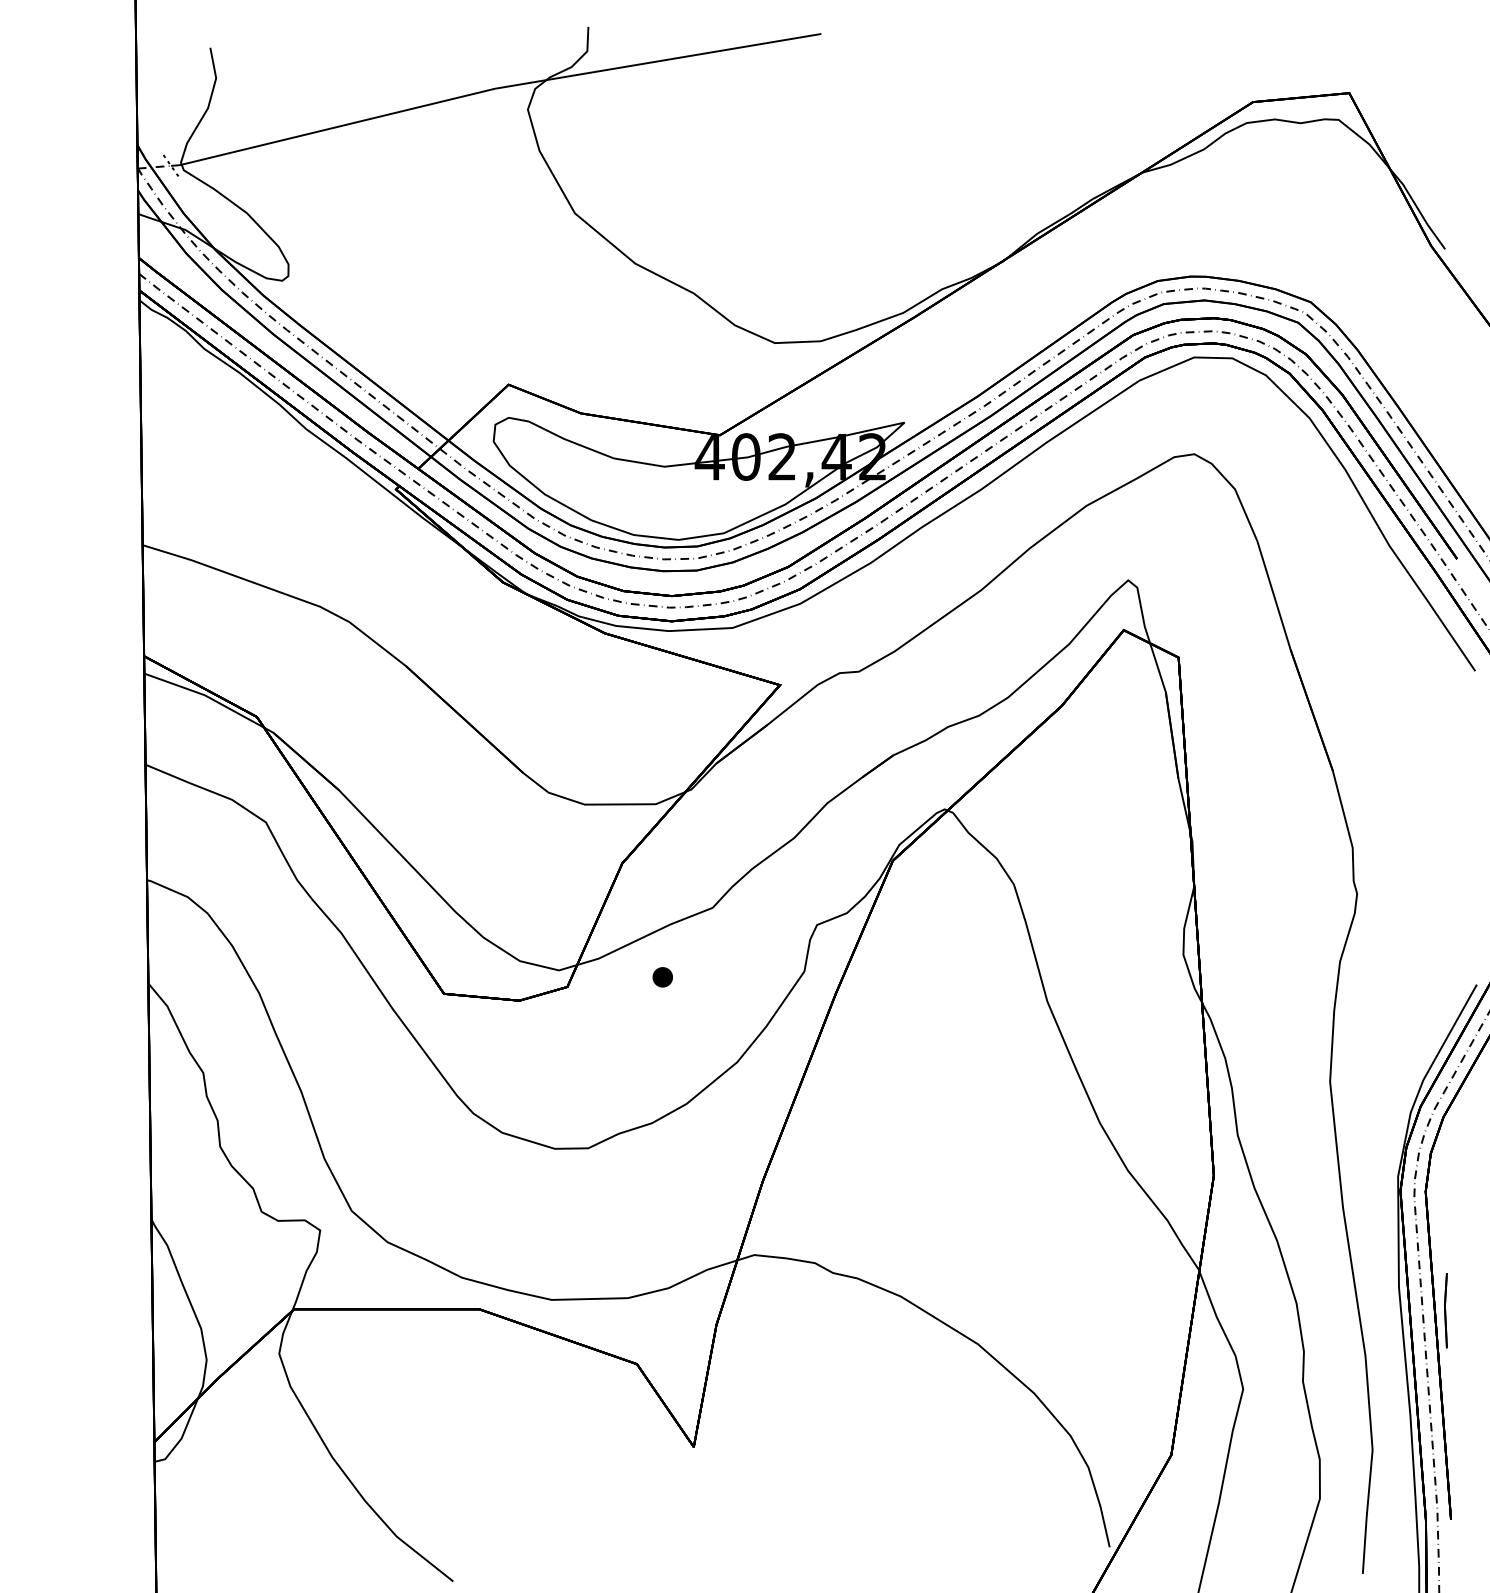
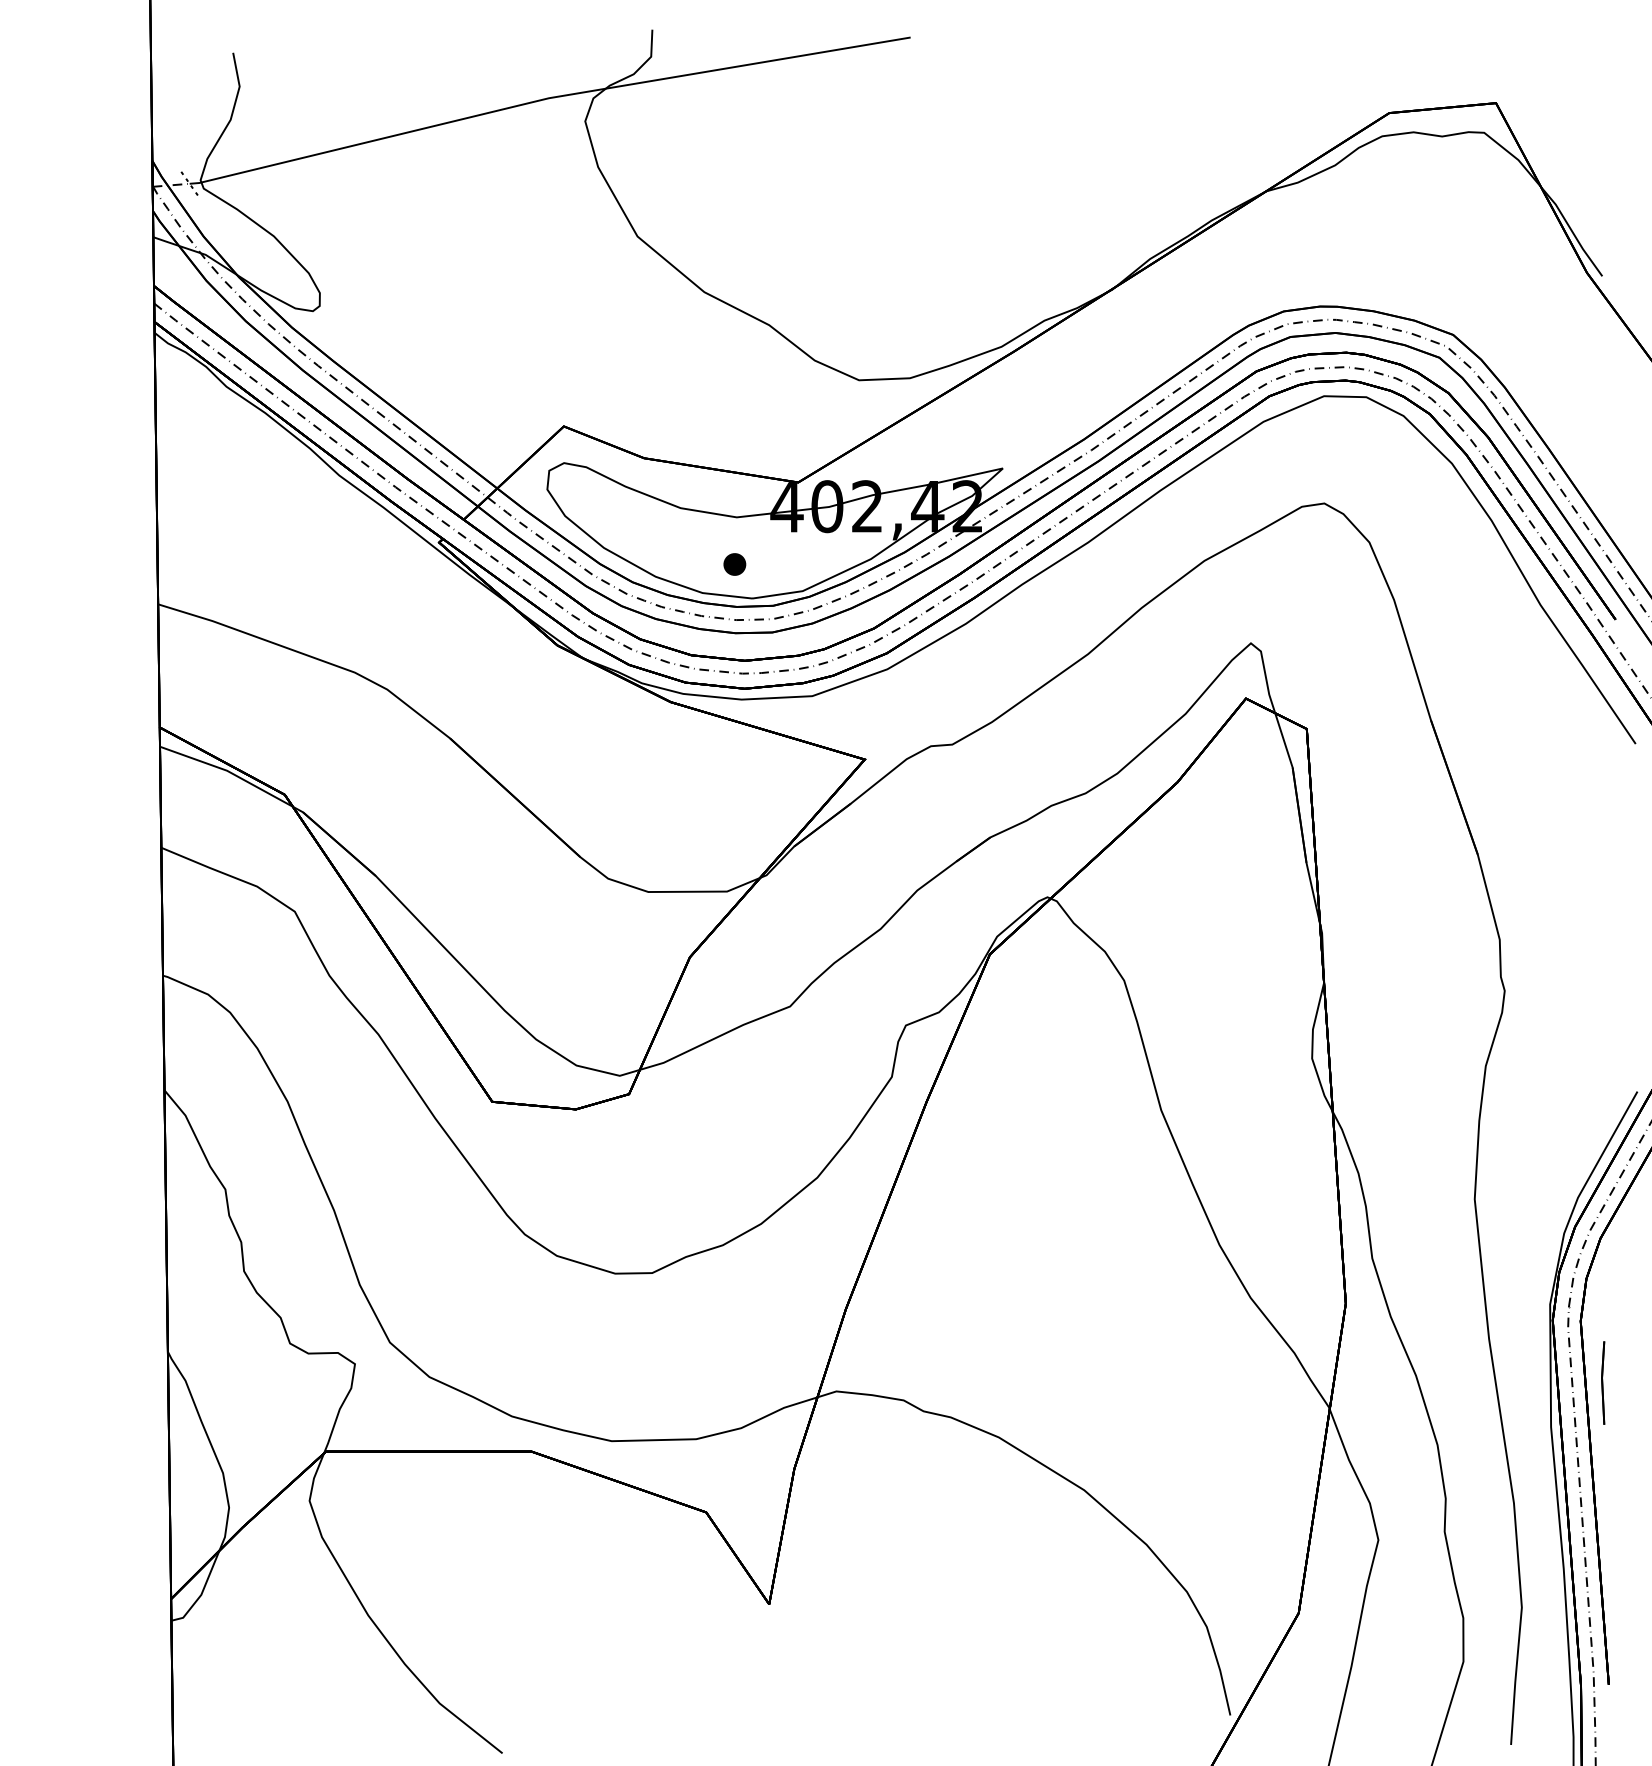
part: (662, 977) -> (734, 564), moved
part: (1446, 1310) -> (1603, 1382), moved

